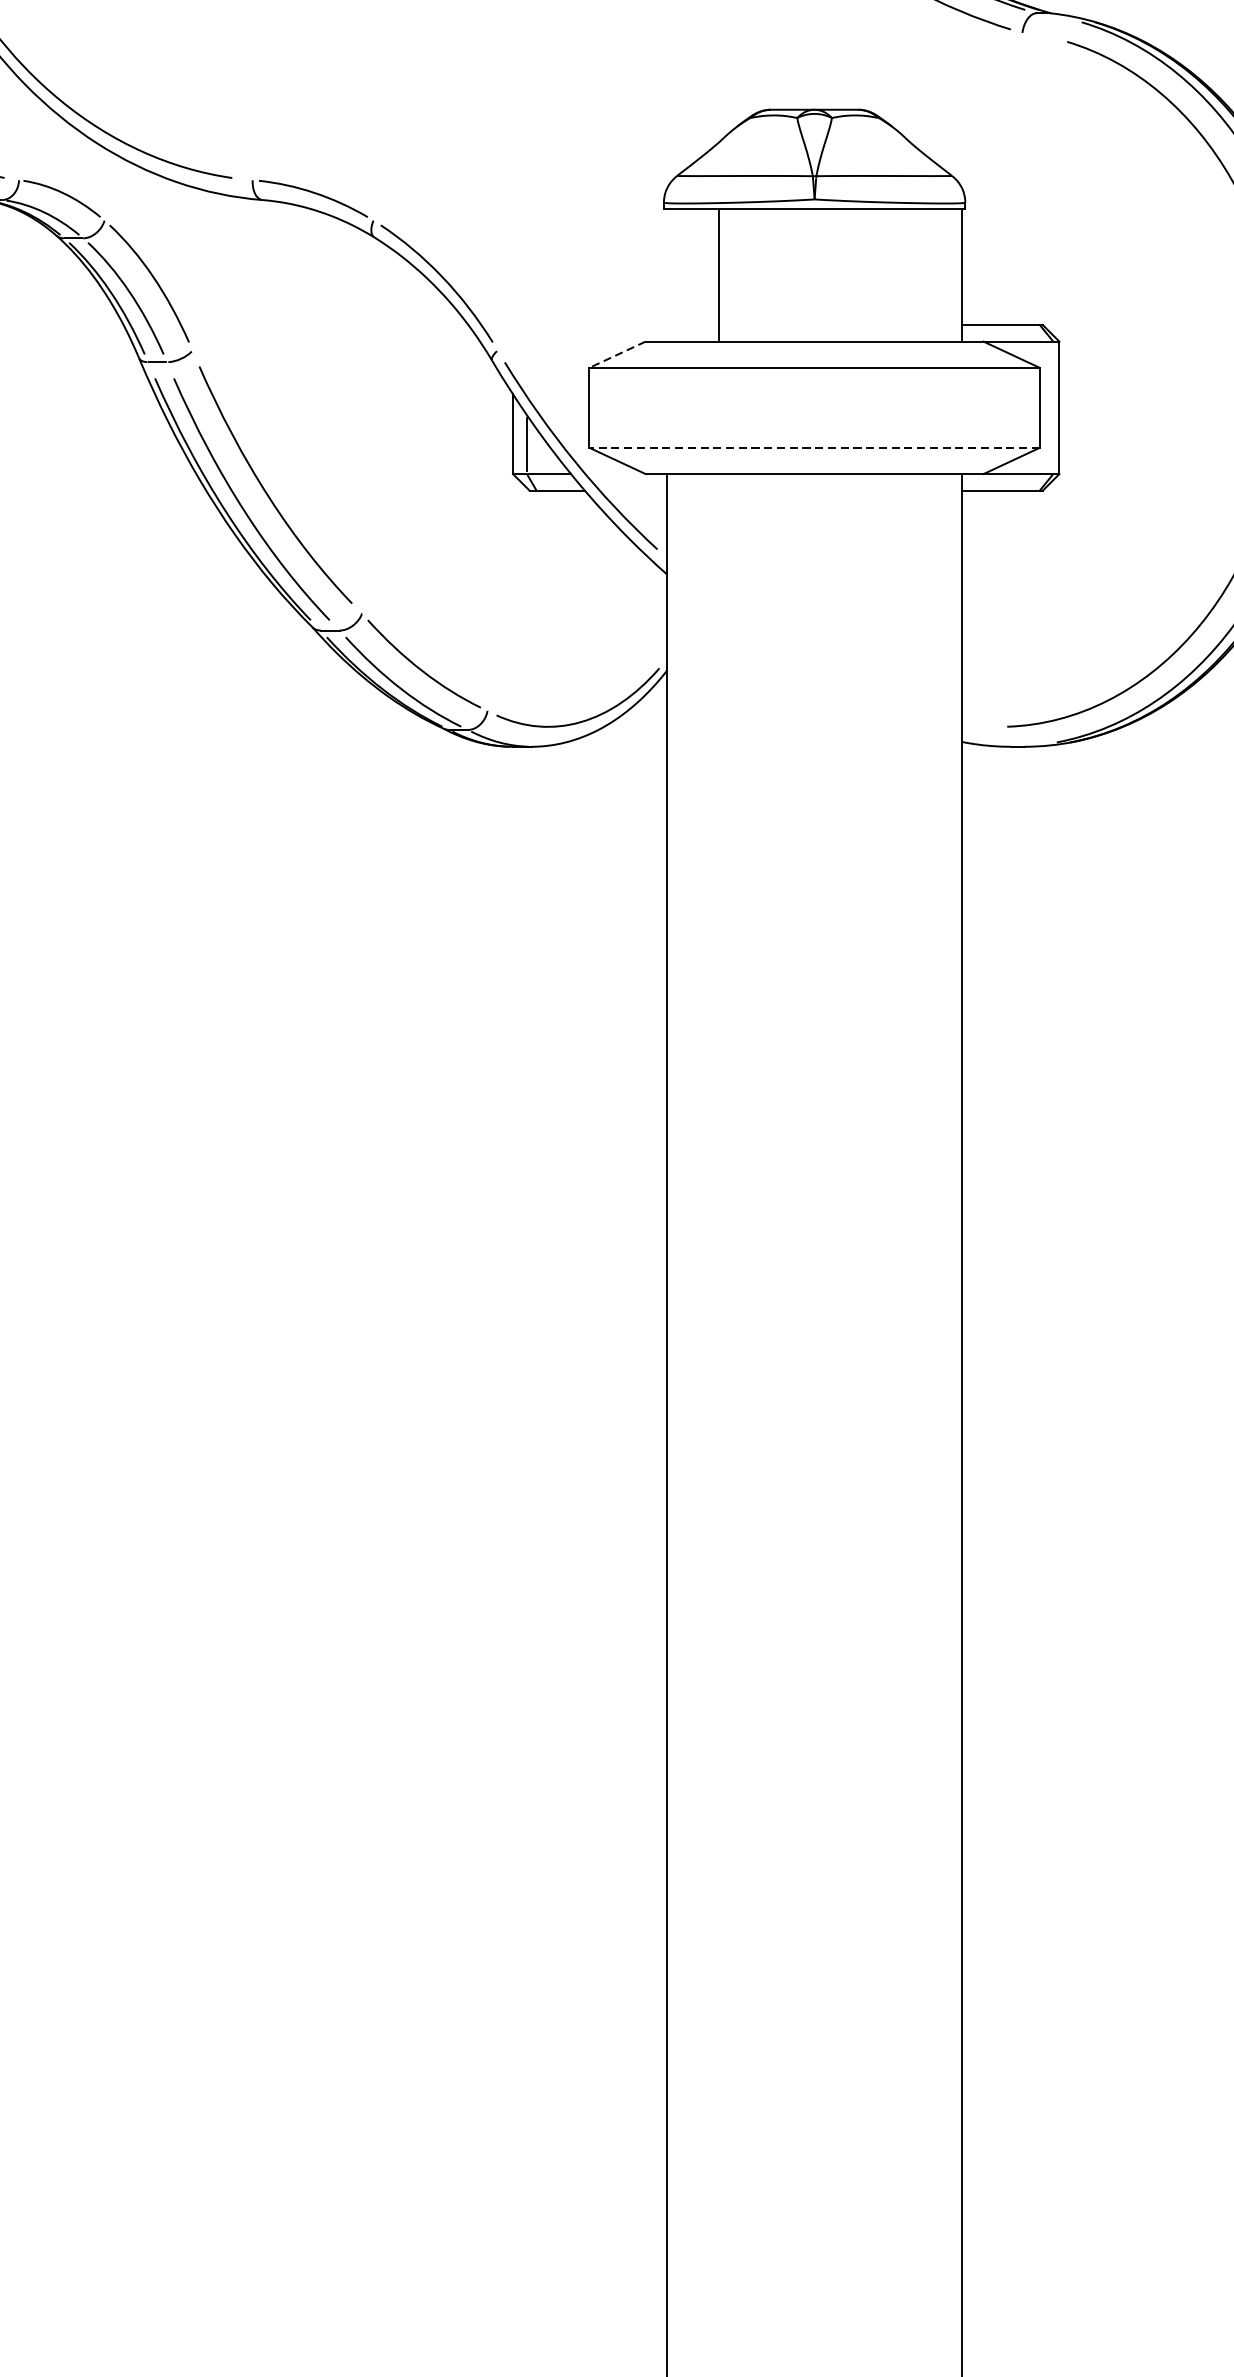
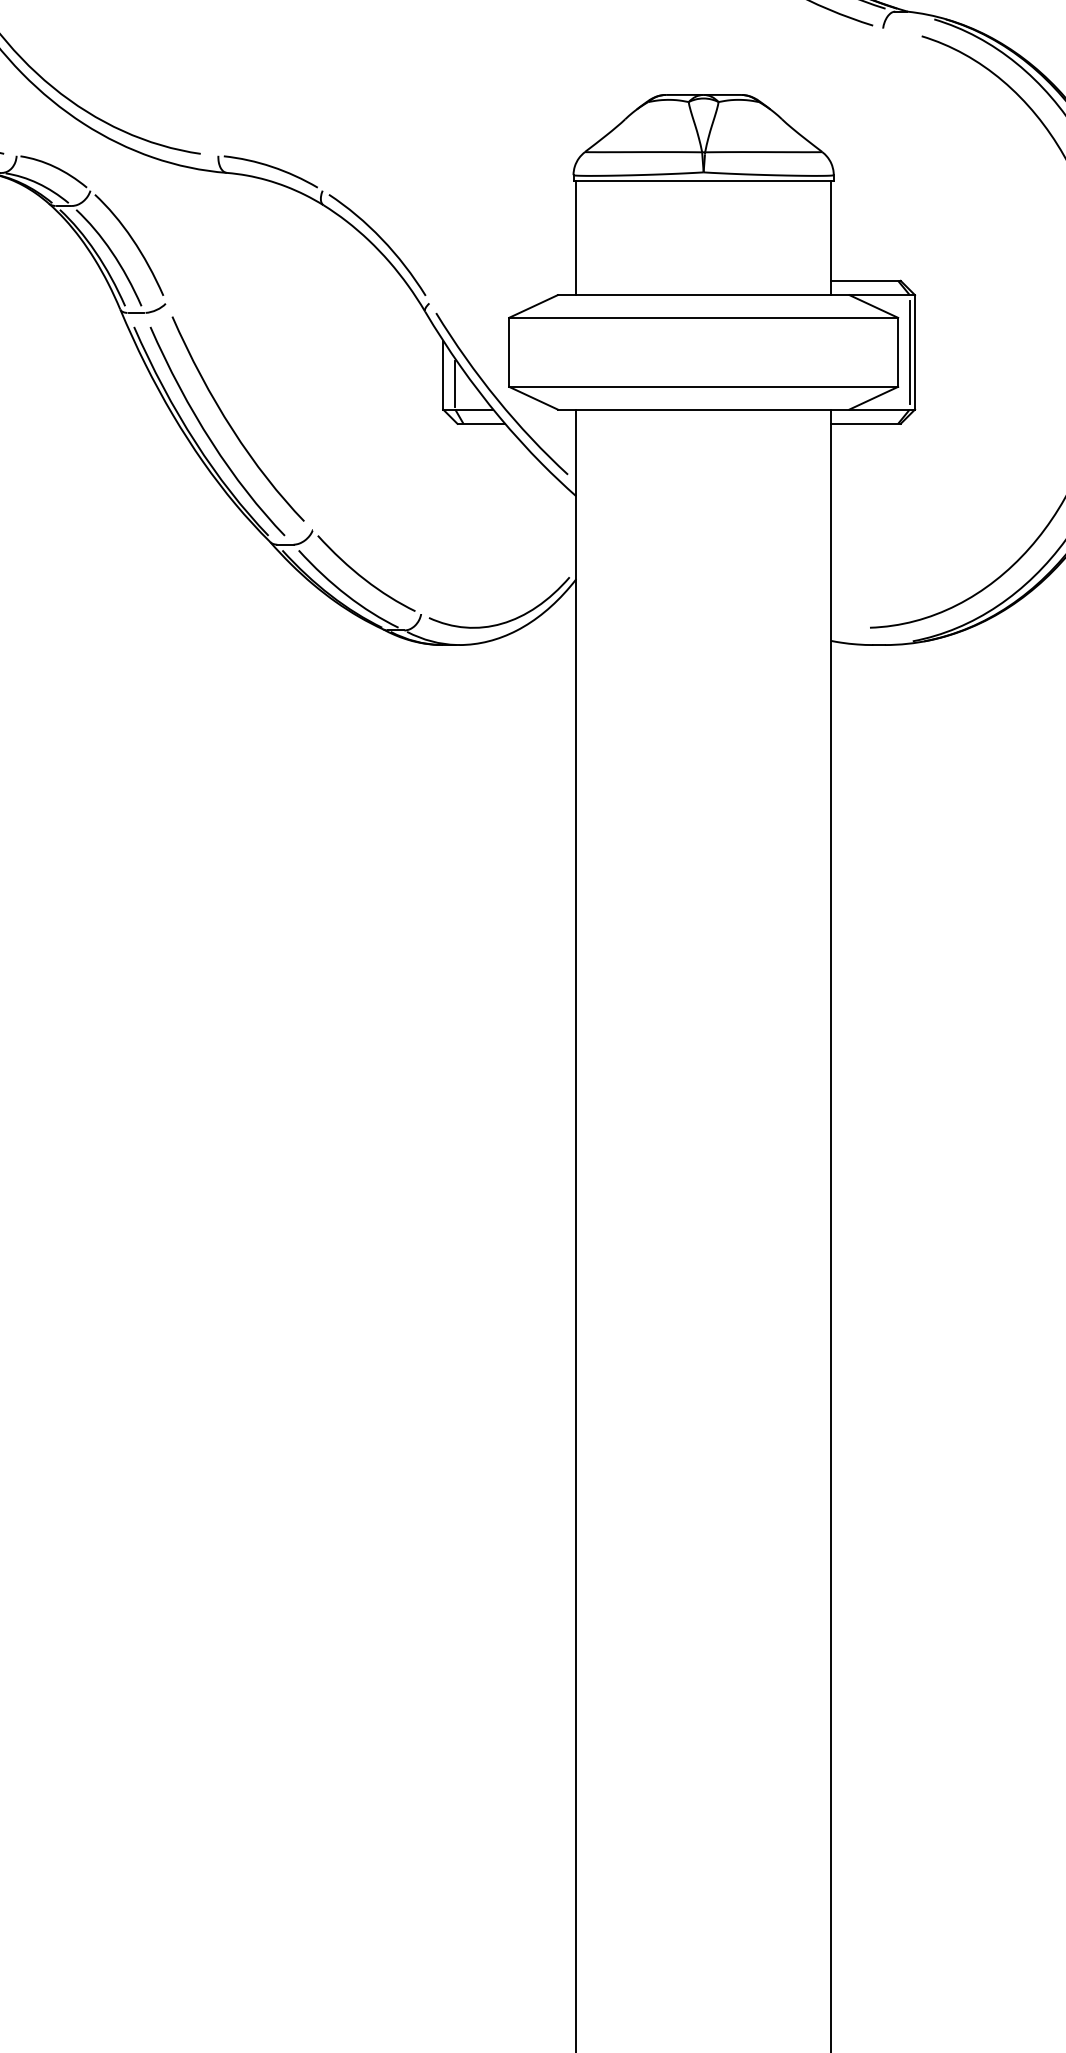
line: (719, 274) -> (576, 237), moved
line: (617, 354) -> (533, 306), dashed -> solid
line: (1052, 406) -> (909, 351), added
line: (814, 447) -> (703, 386), dashed -> solid

